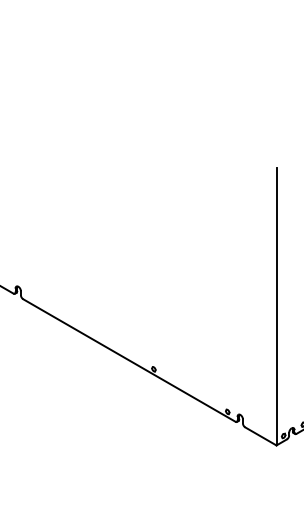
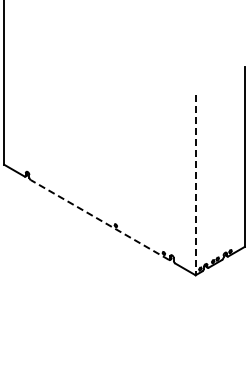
line: (276, 307) -> (195, 185), solid -> dashed
line: (128, 361) -> (99, 220), solid -> dashed

